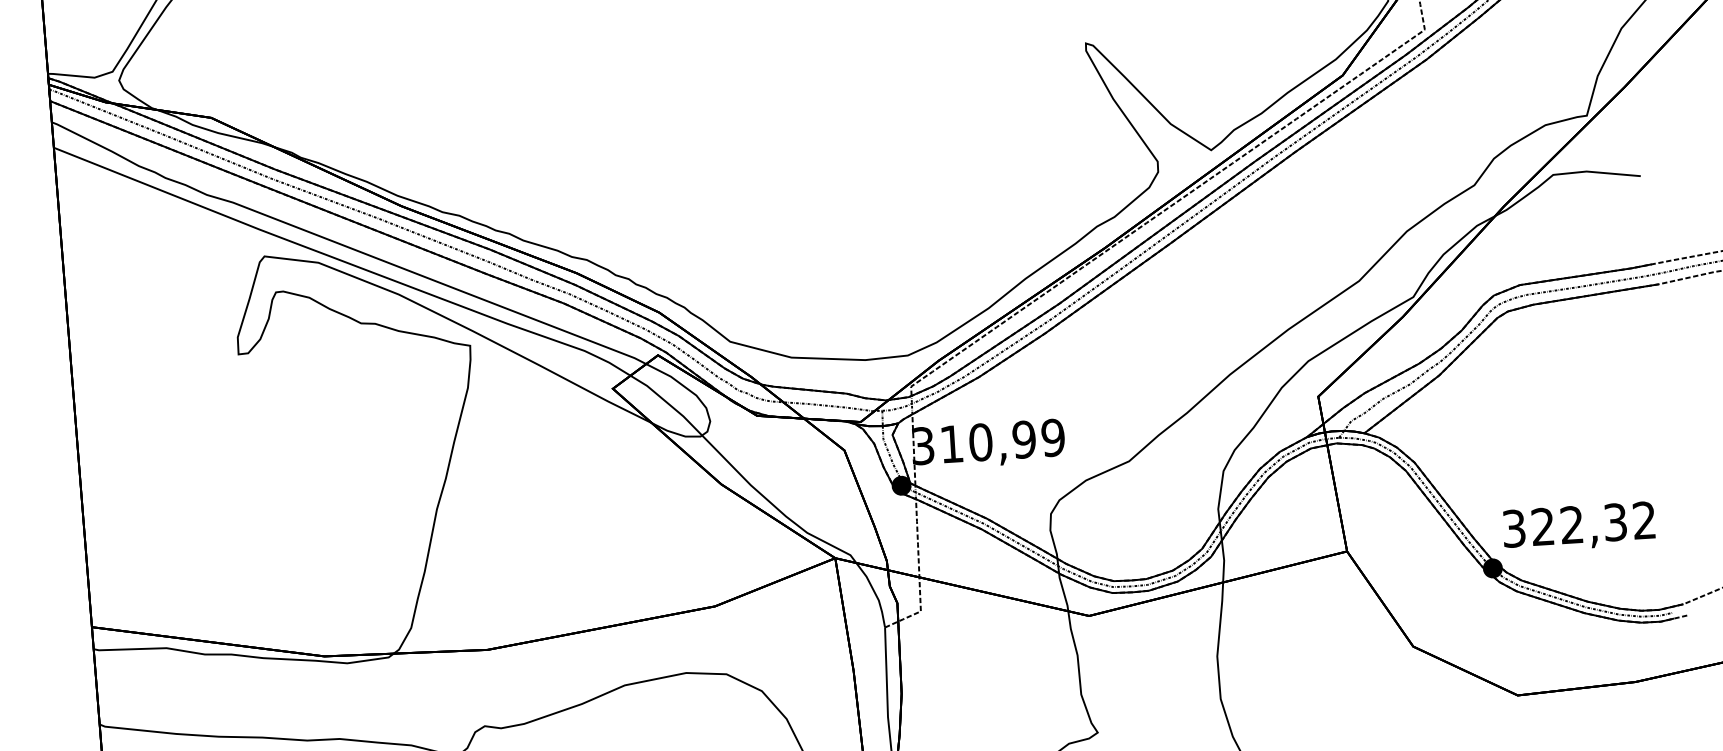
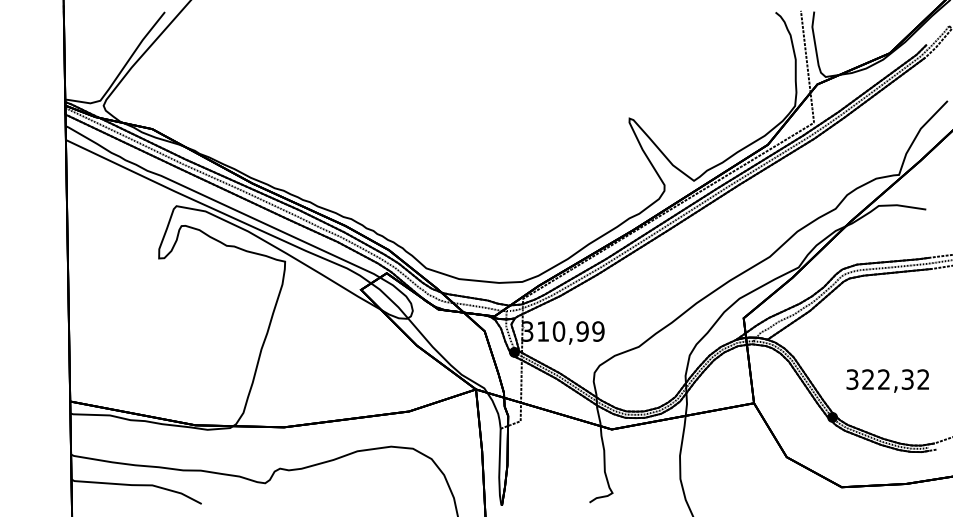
text: (1578, 526) -> (887, 380), moved

